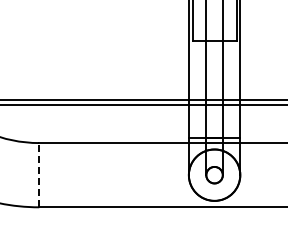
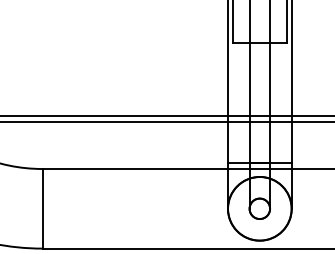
line: (39, 174) -> (42, 207), dashed -> solid

